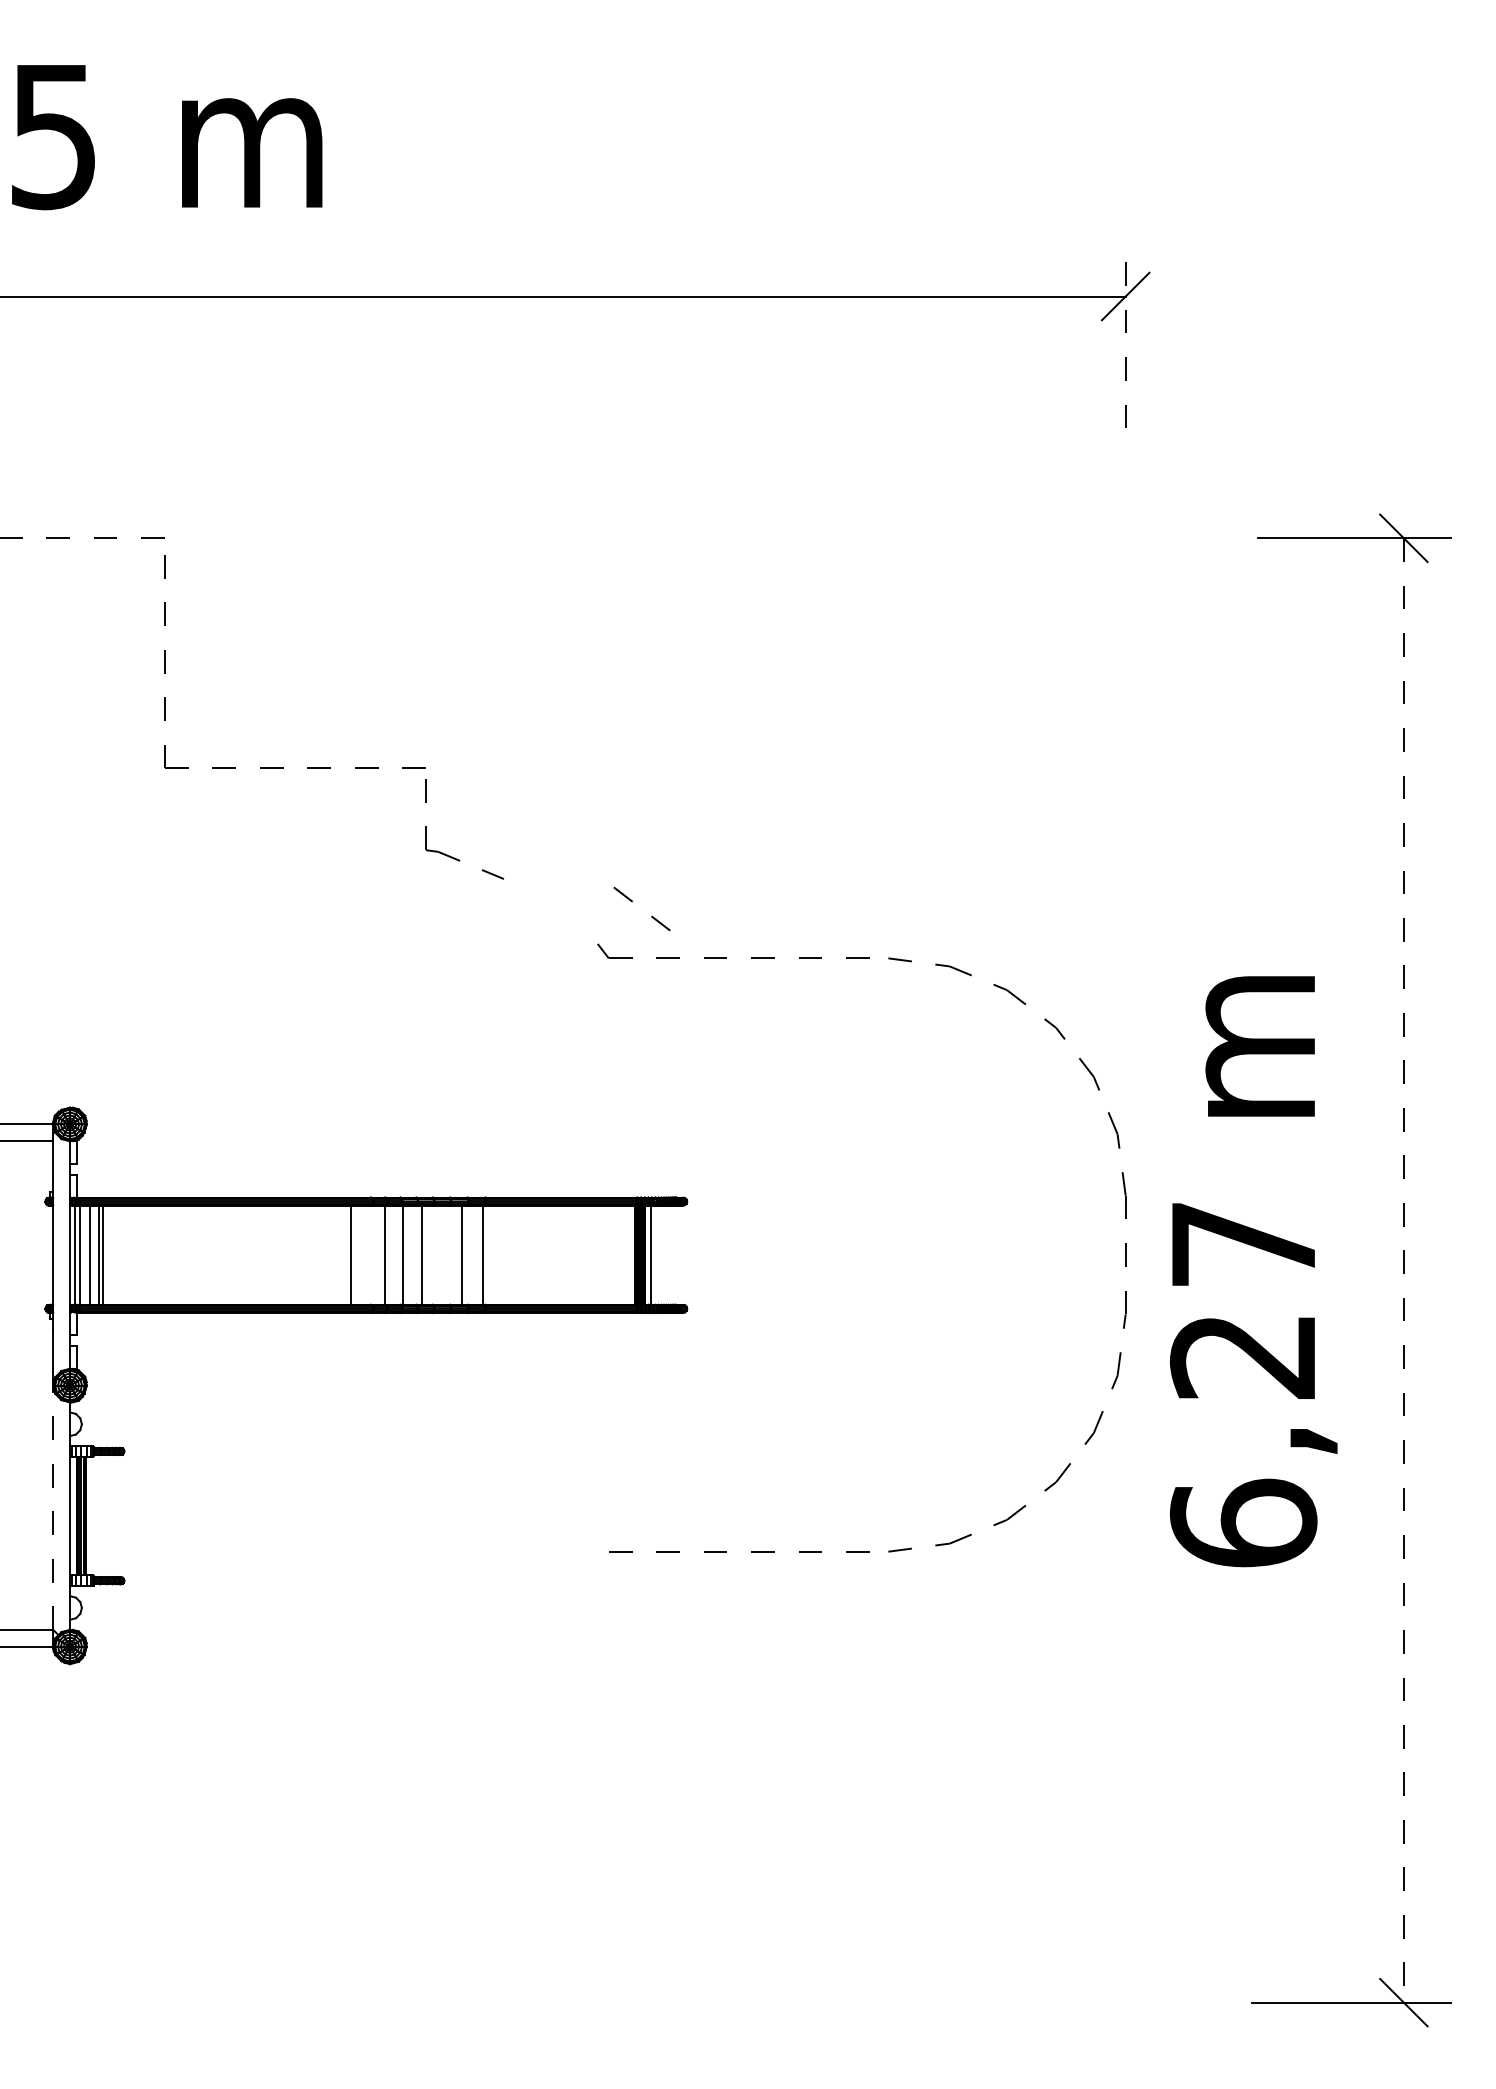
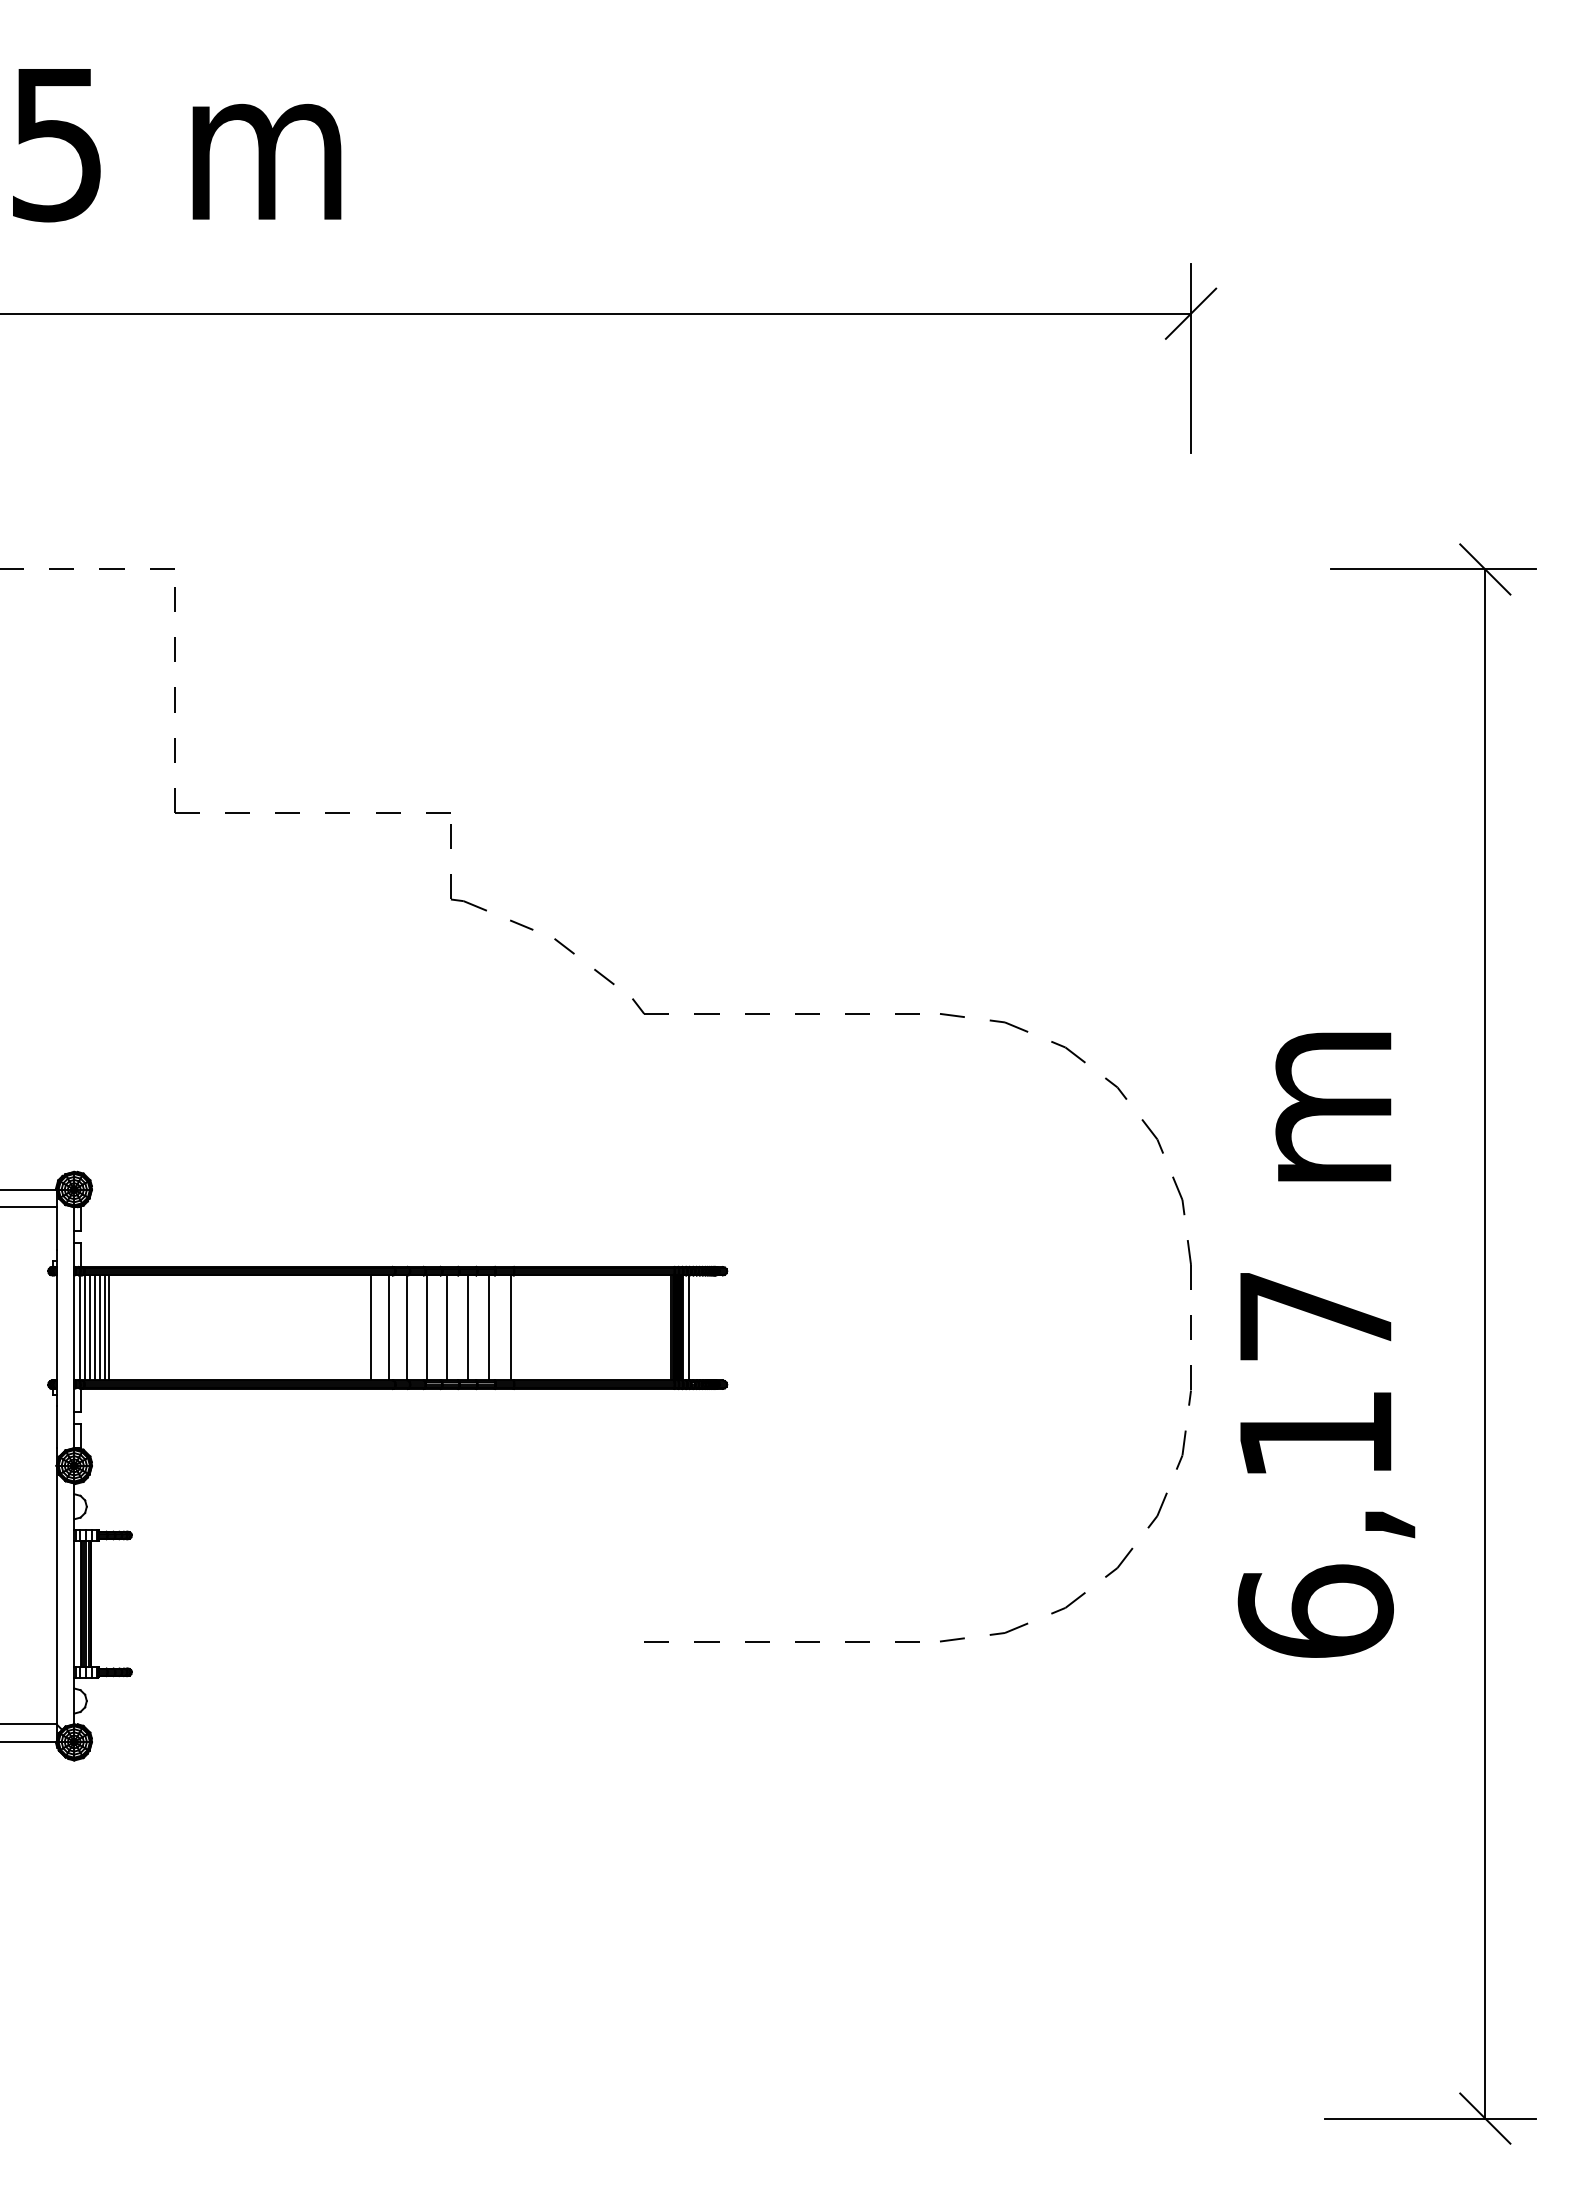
line: (1126, 338) -> (1191, 358), dashed -> solid
line: (632, 902) -> (574, 954), moved
line: (85, 1254) -> (90, 1327), added
line: (94, 1254) -> (100, 1327), added
line: (367, 1254) -> (388, 1327), added
line: (441, 1254) -> (467, 1327), added
line: (1404, 1270) -> (1485, 1344), dashed -> solid
text: (1242, 1357) -> (1314, 1436), 6,27 -> 6,17
line: (53, 1507) -> (56, 1594), dashed -> solid

